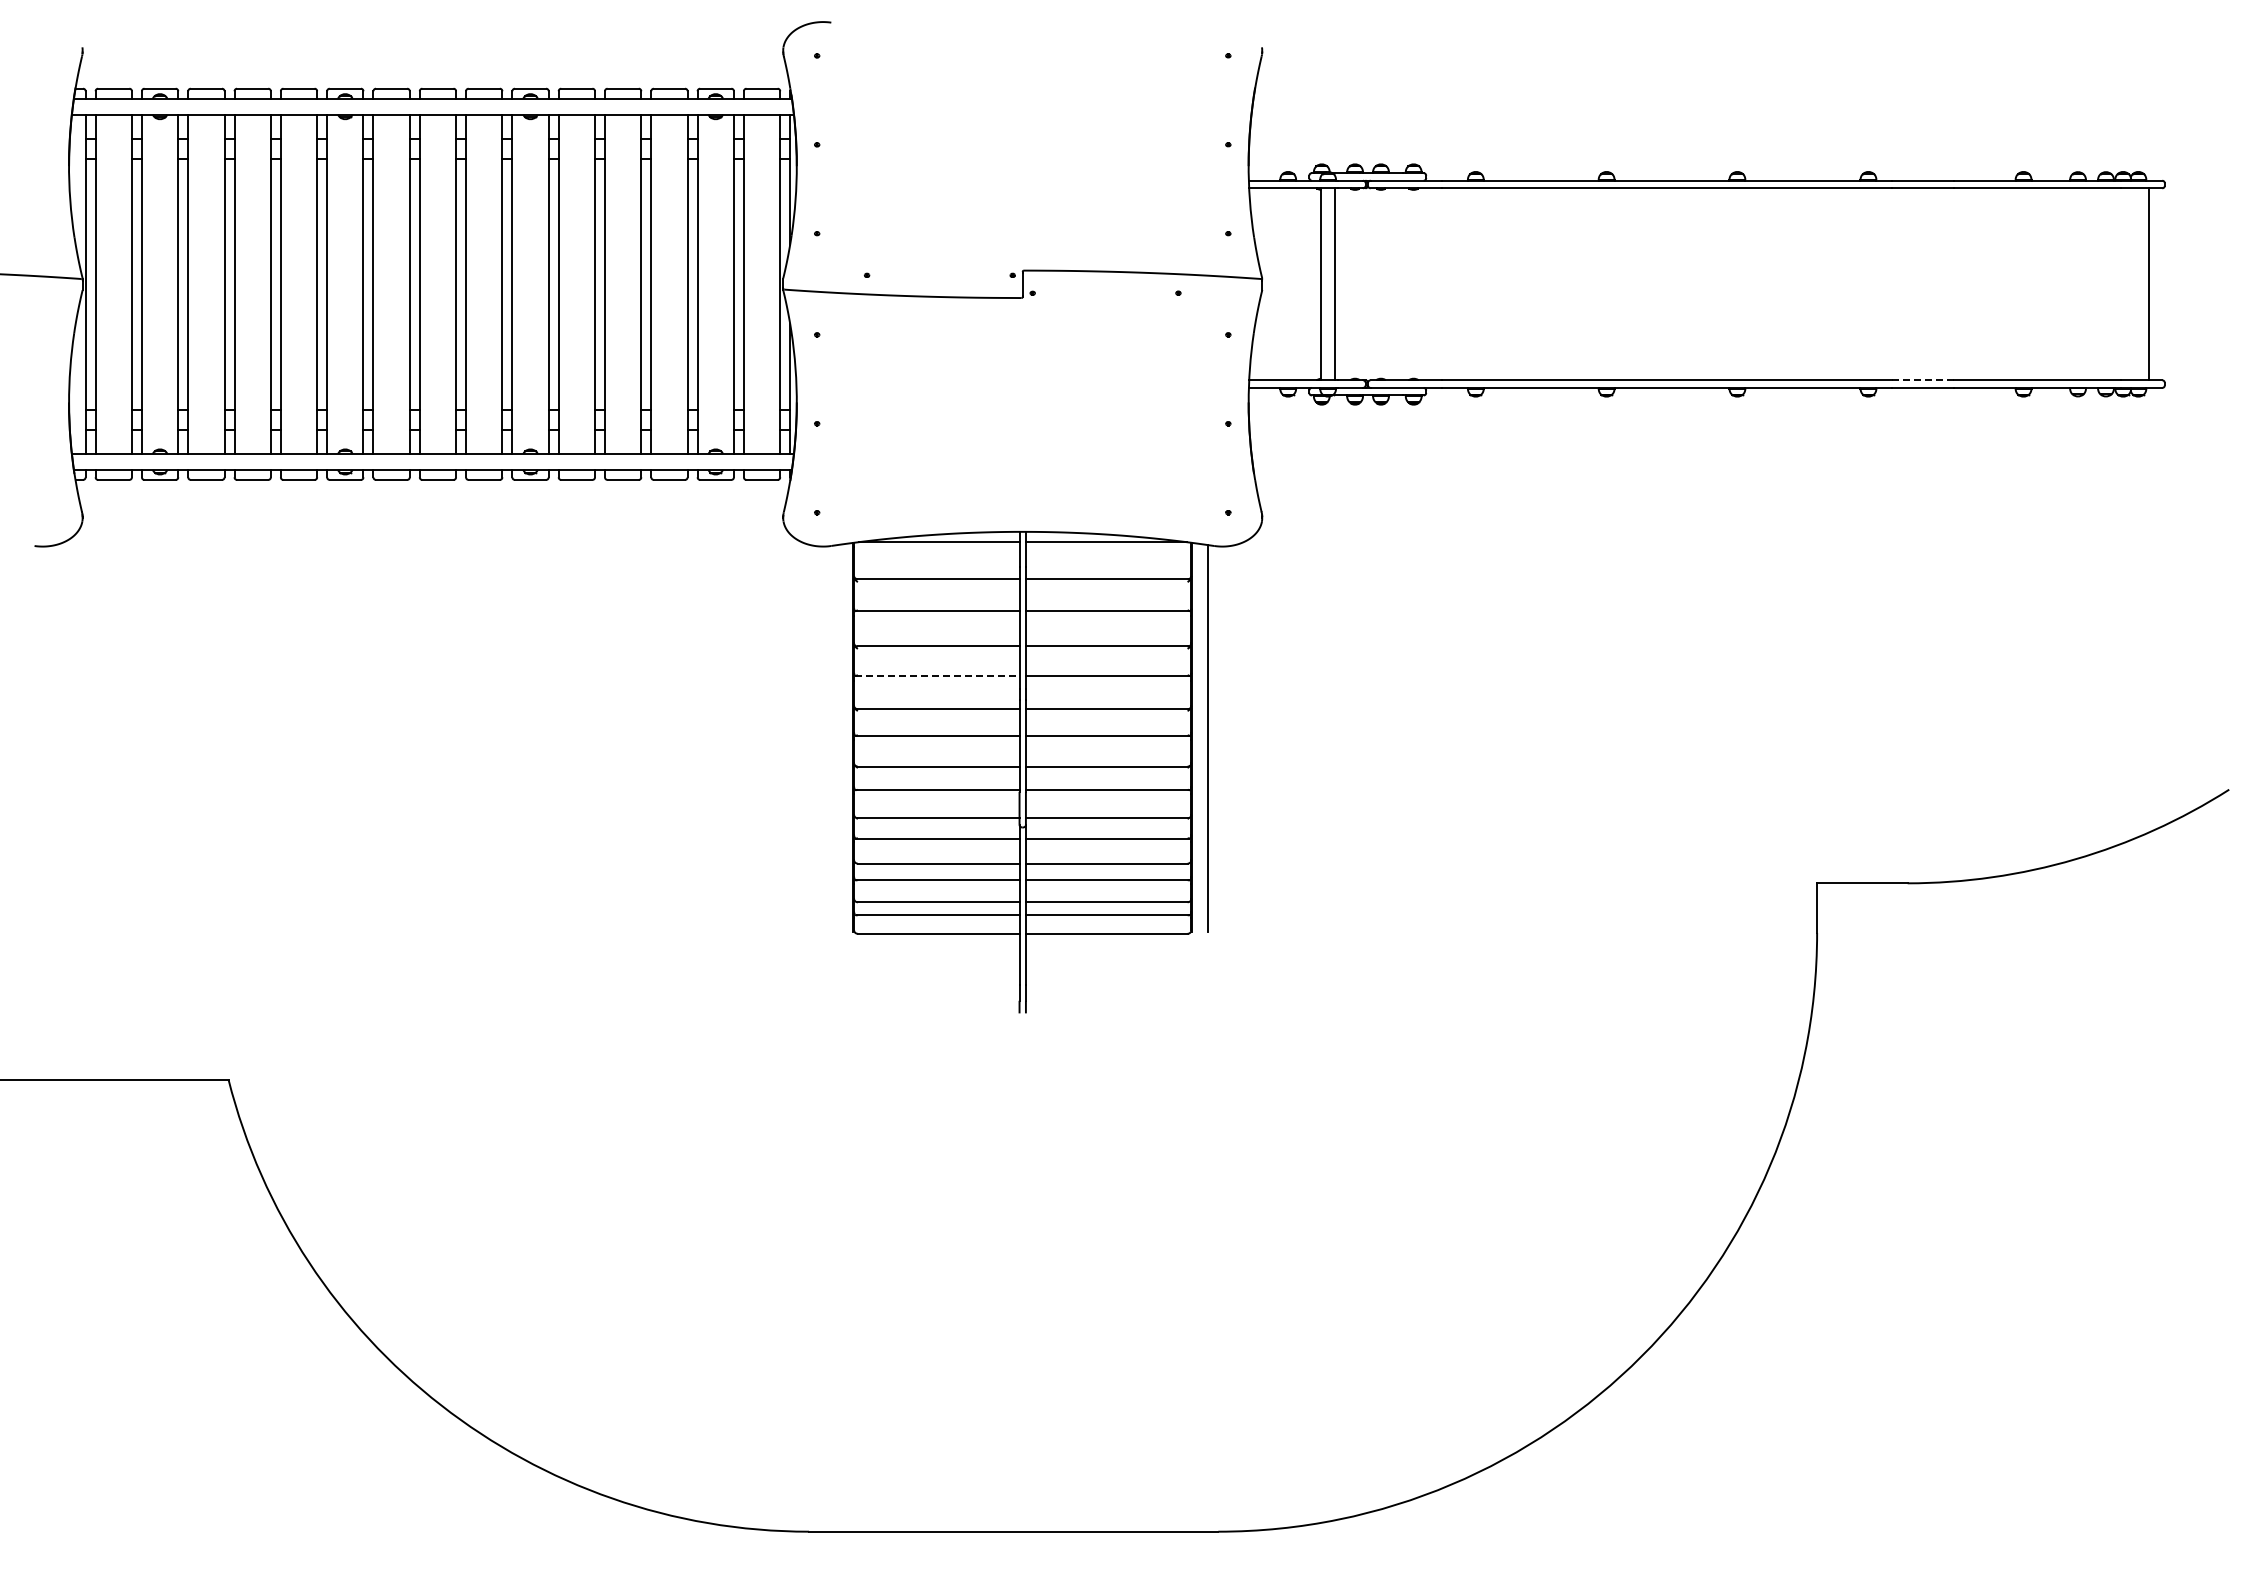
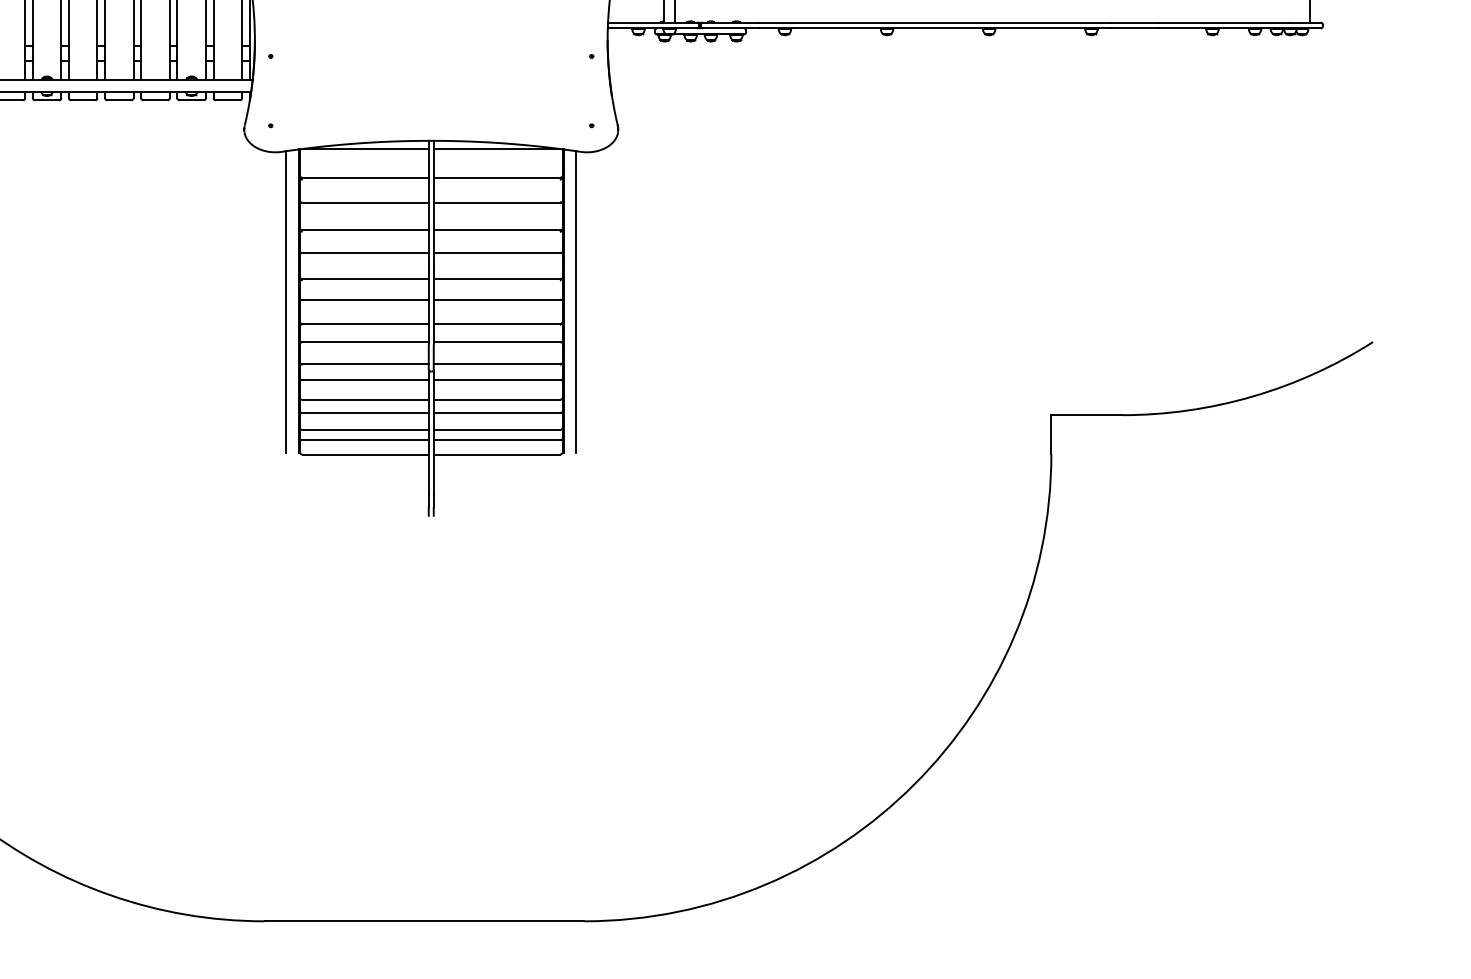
line: (1922, 380) -> (1133, 22), dashed -> solid
line: (937, 675) -> (364, 252), dashed -> solid
line: (837, 738) -> (286, 302), added

